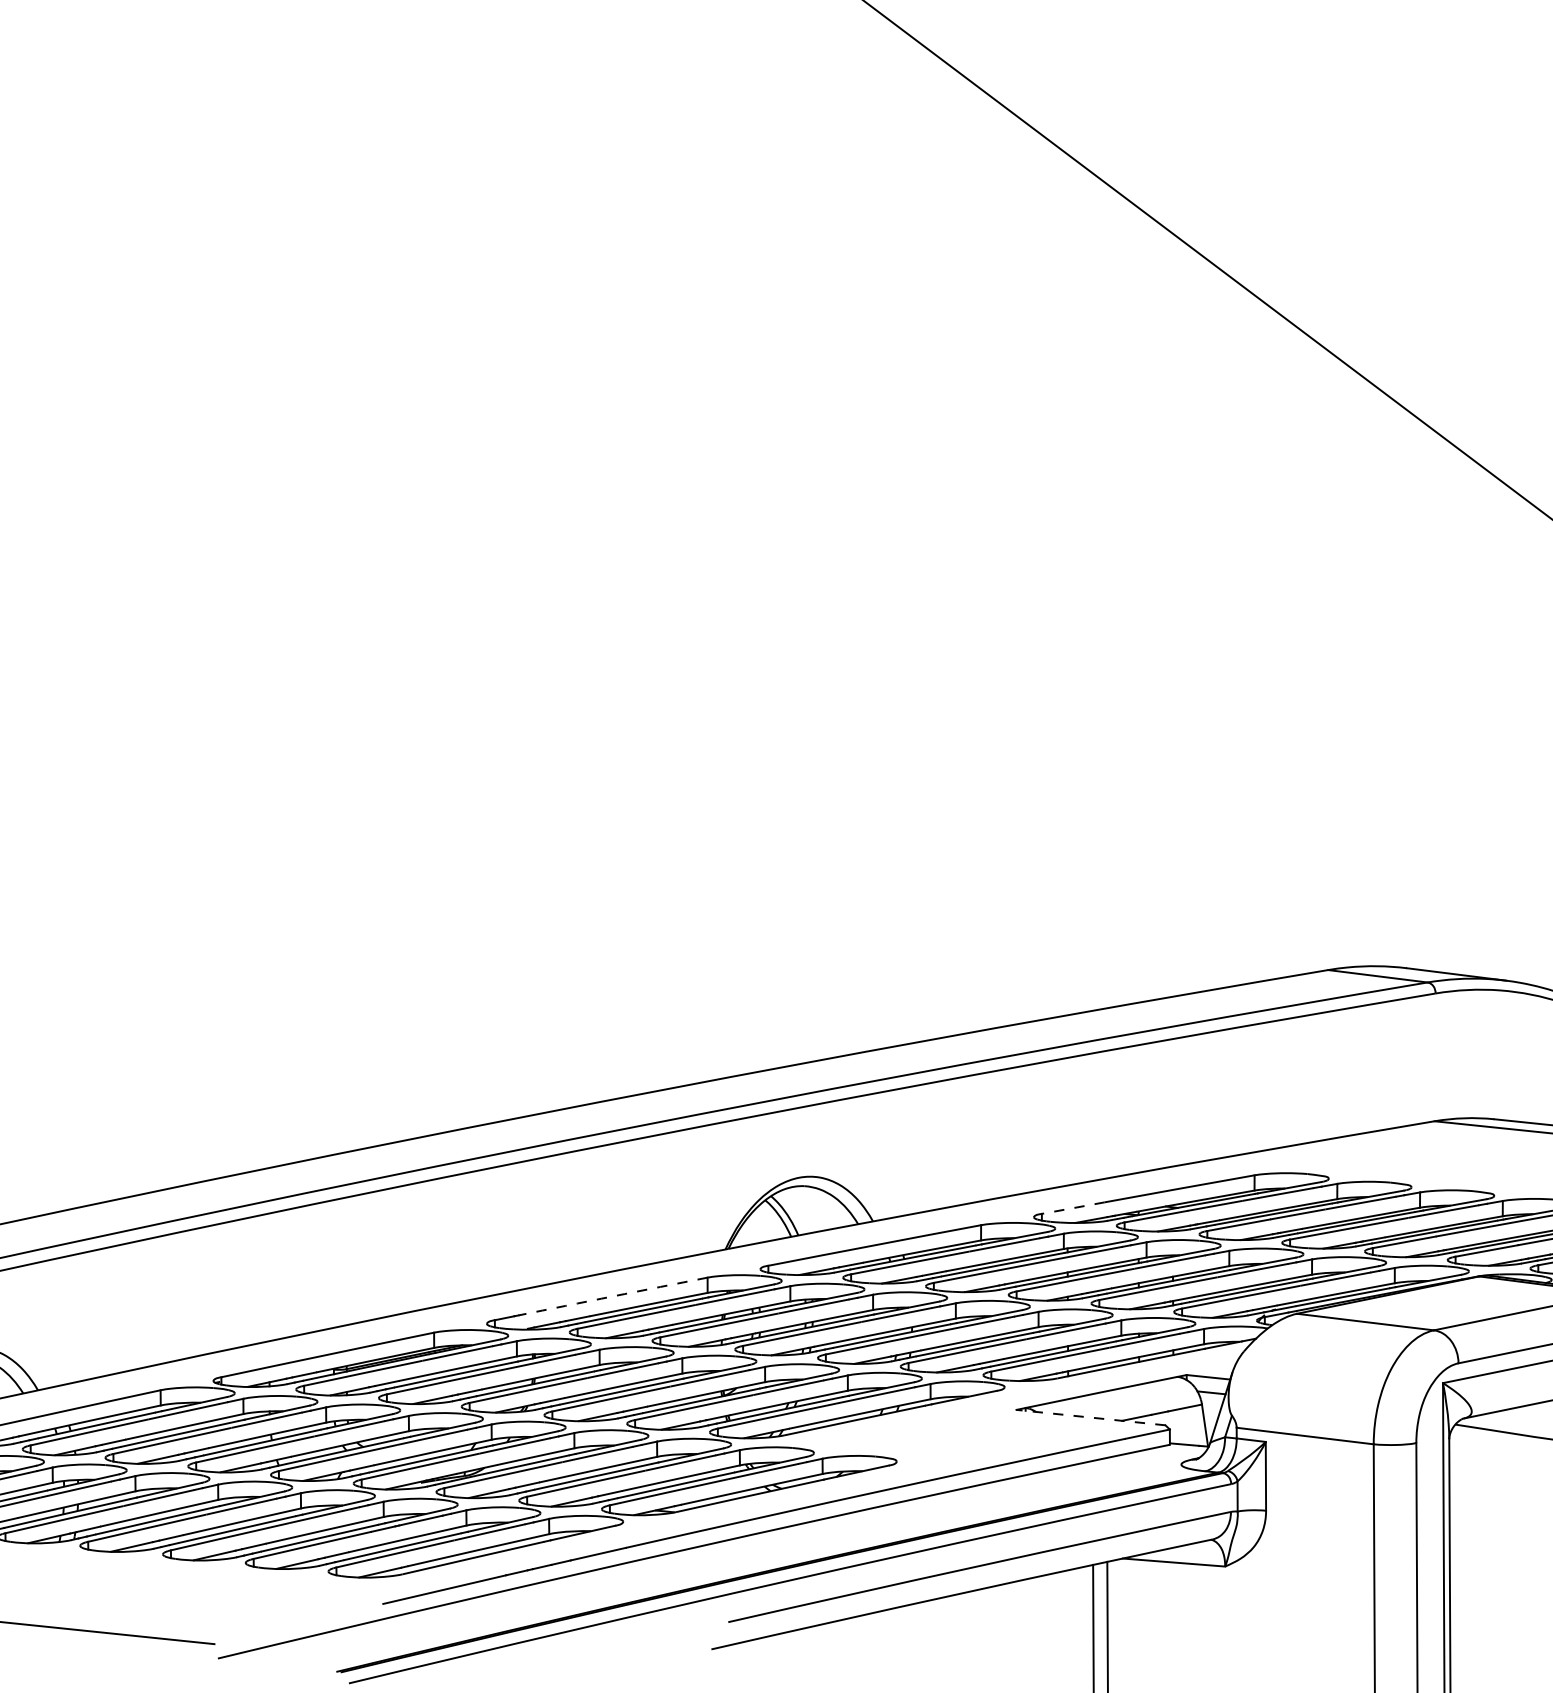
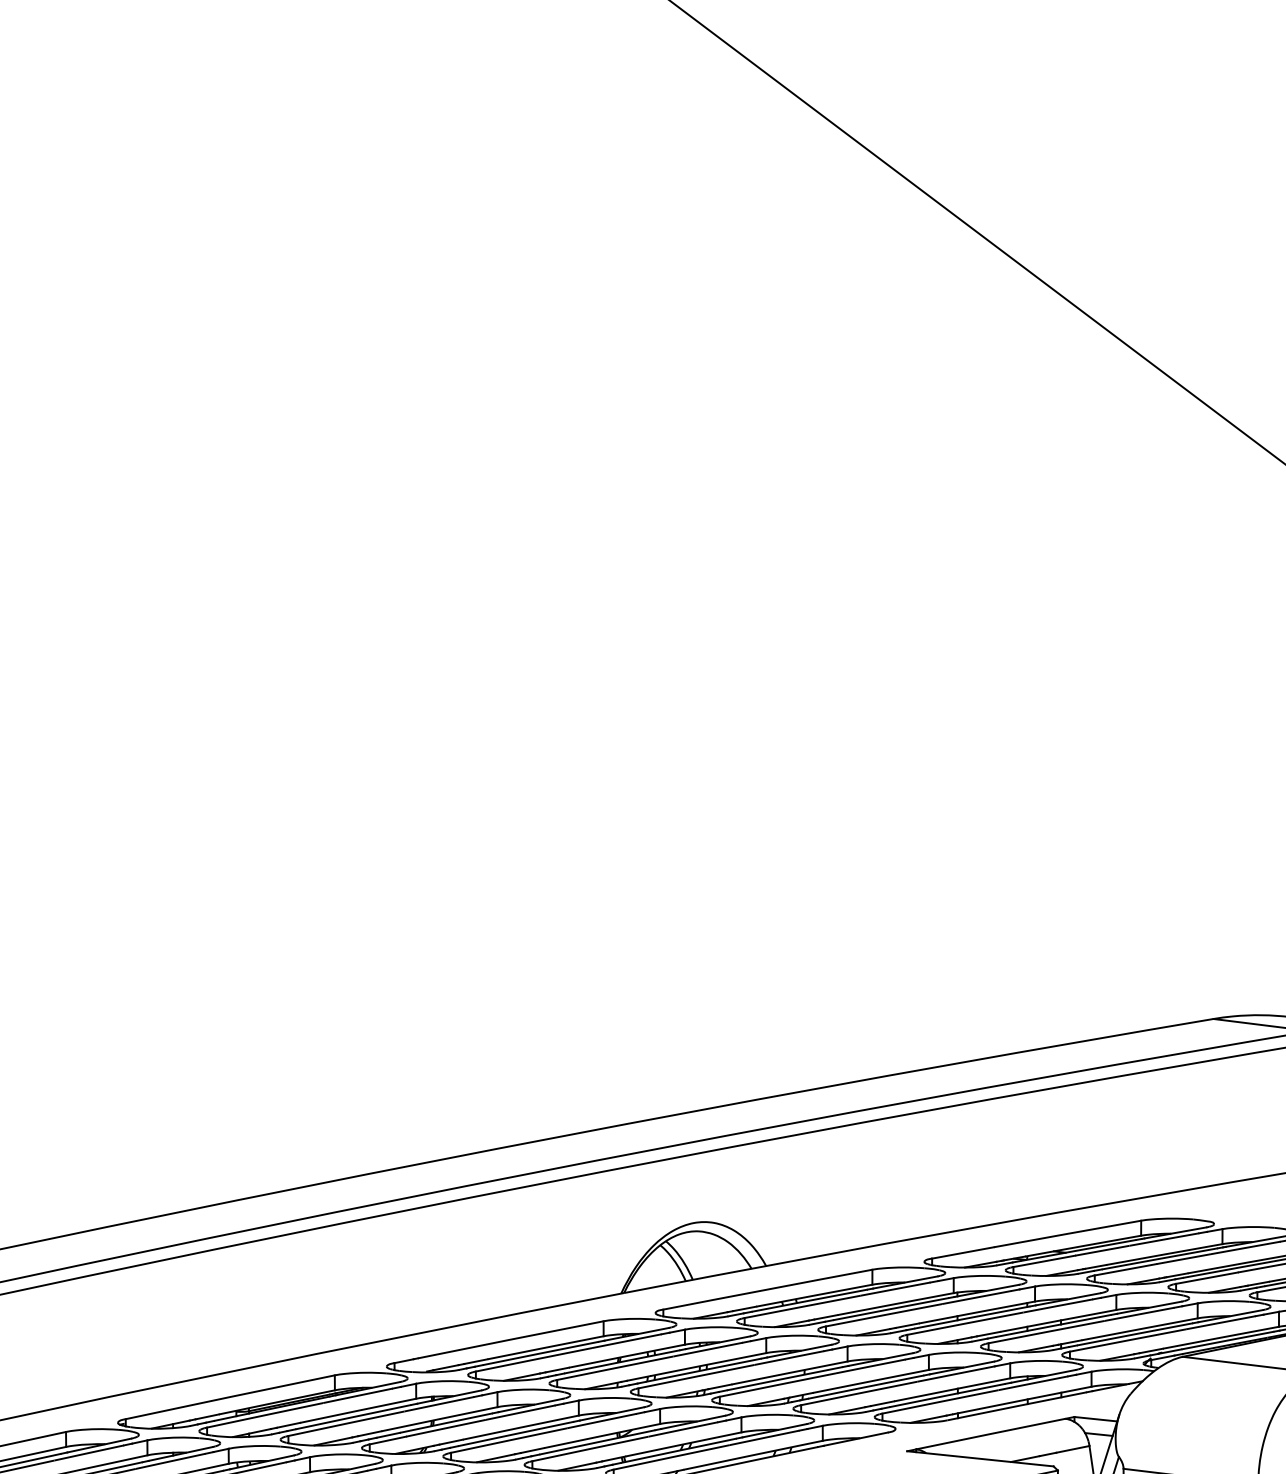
line: (1073, 1208) -> (963, 1253), dashed -> solid
arc: (613, 1296) -> (511, 1339), dashed -> solid
line: (1090, 1417) -> (979, 1458), dashed -> solid

